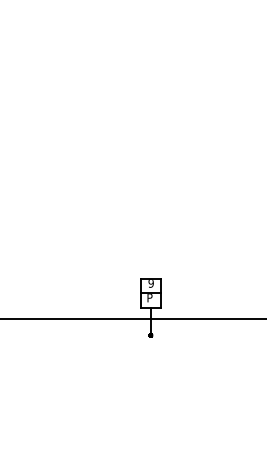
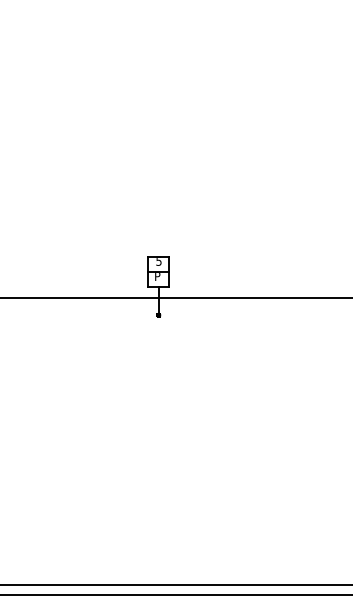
text: (150, 283) -> (158, 261), 9 -> 5

